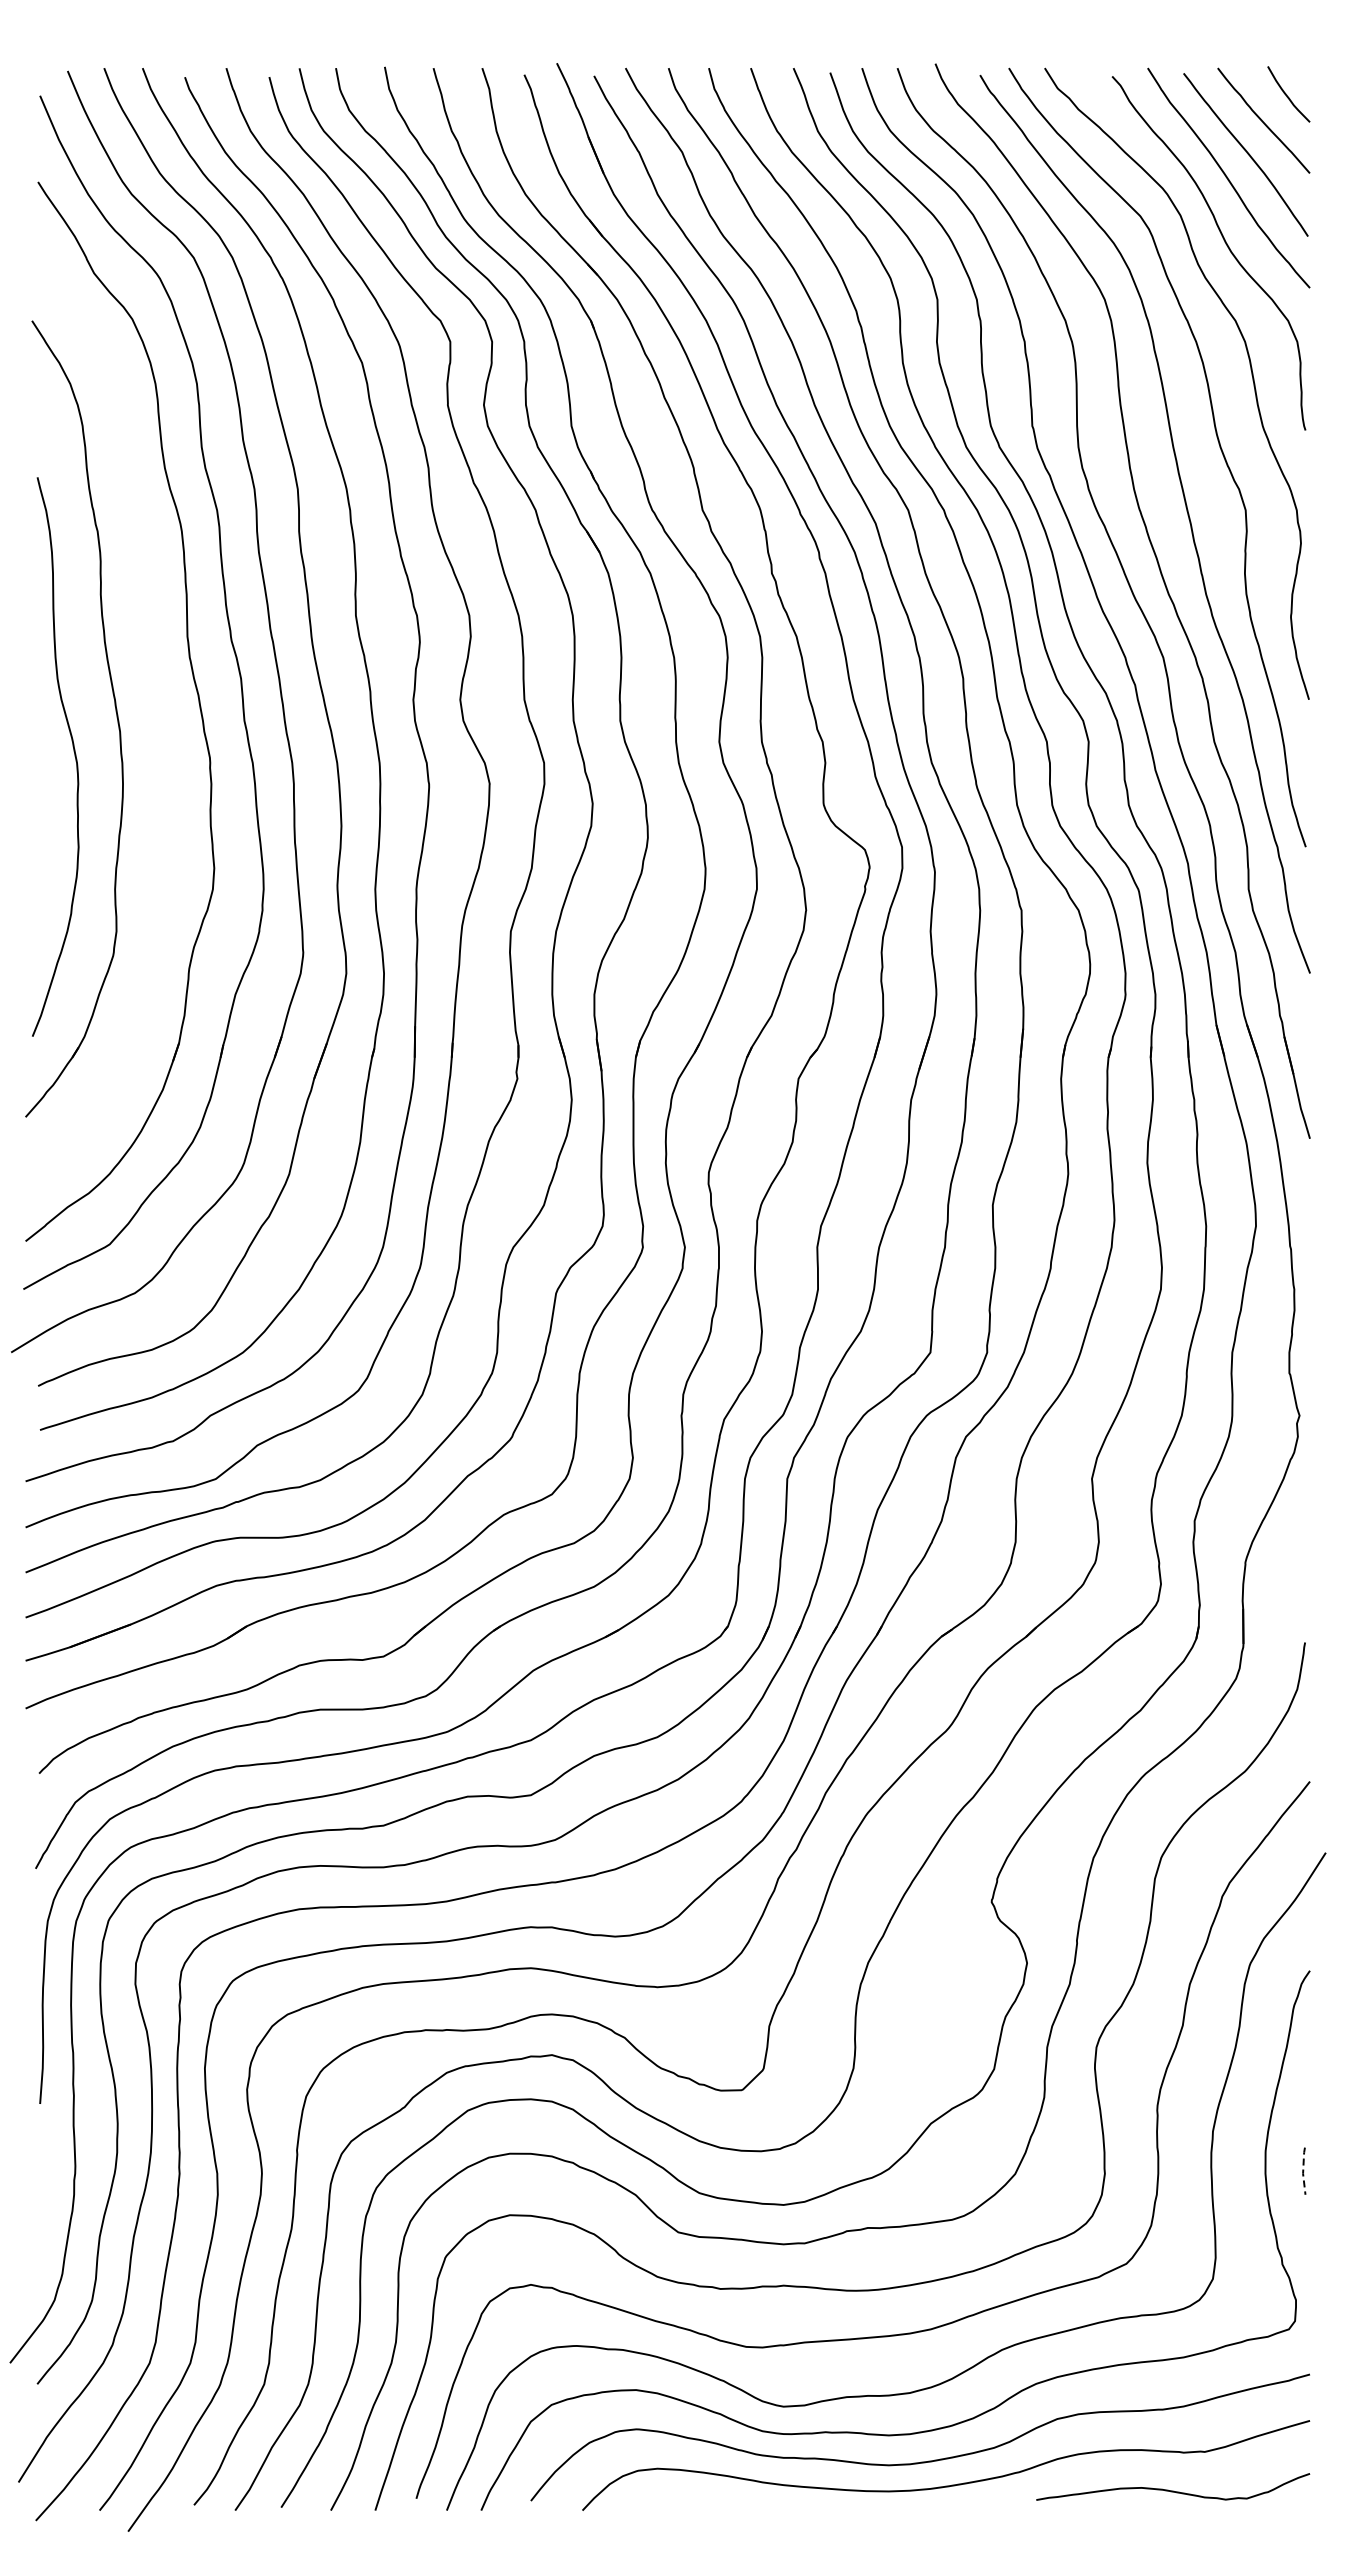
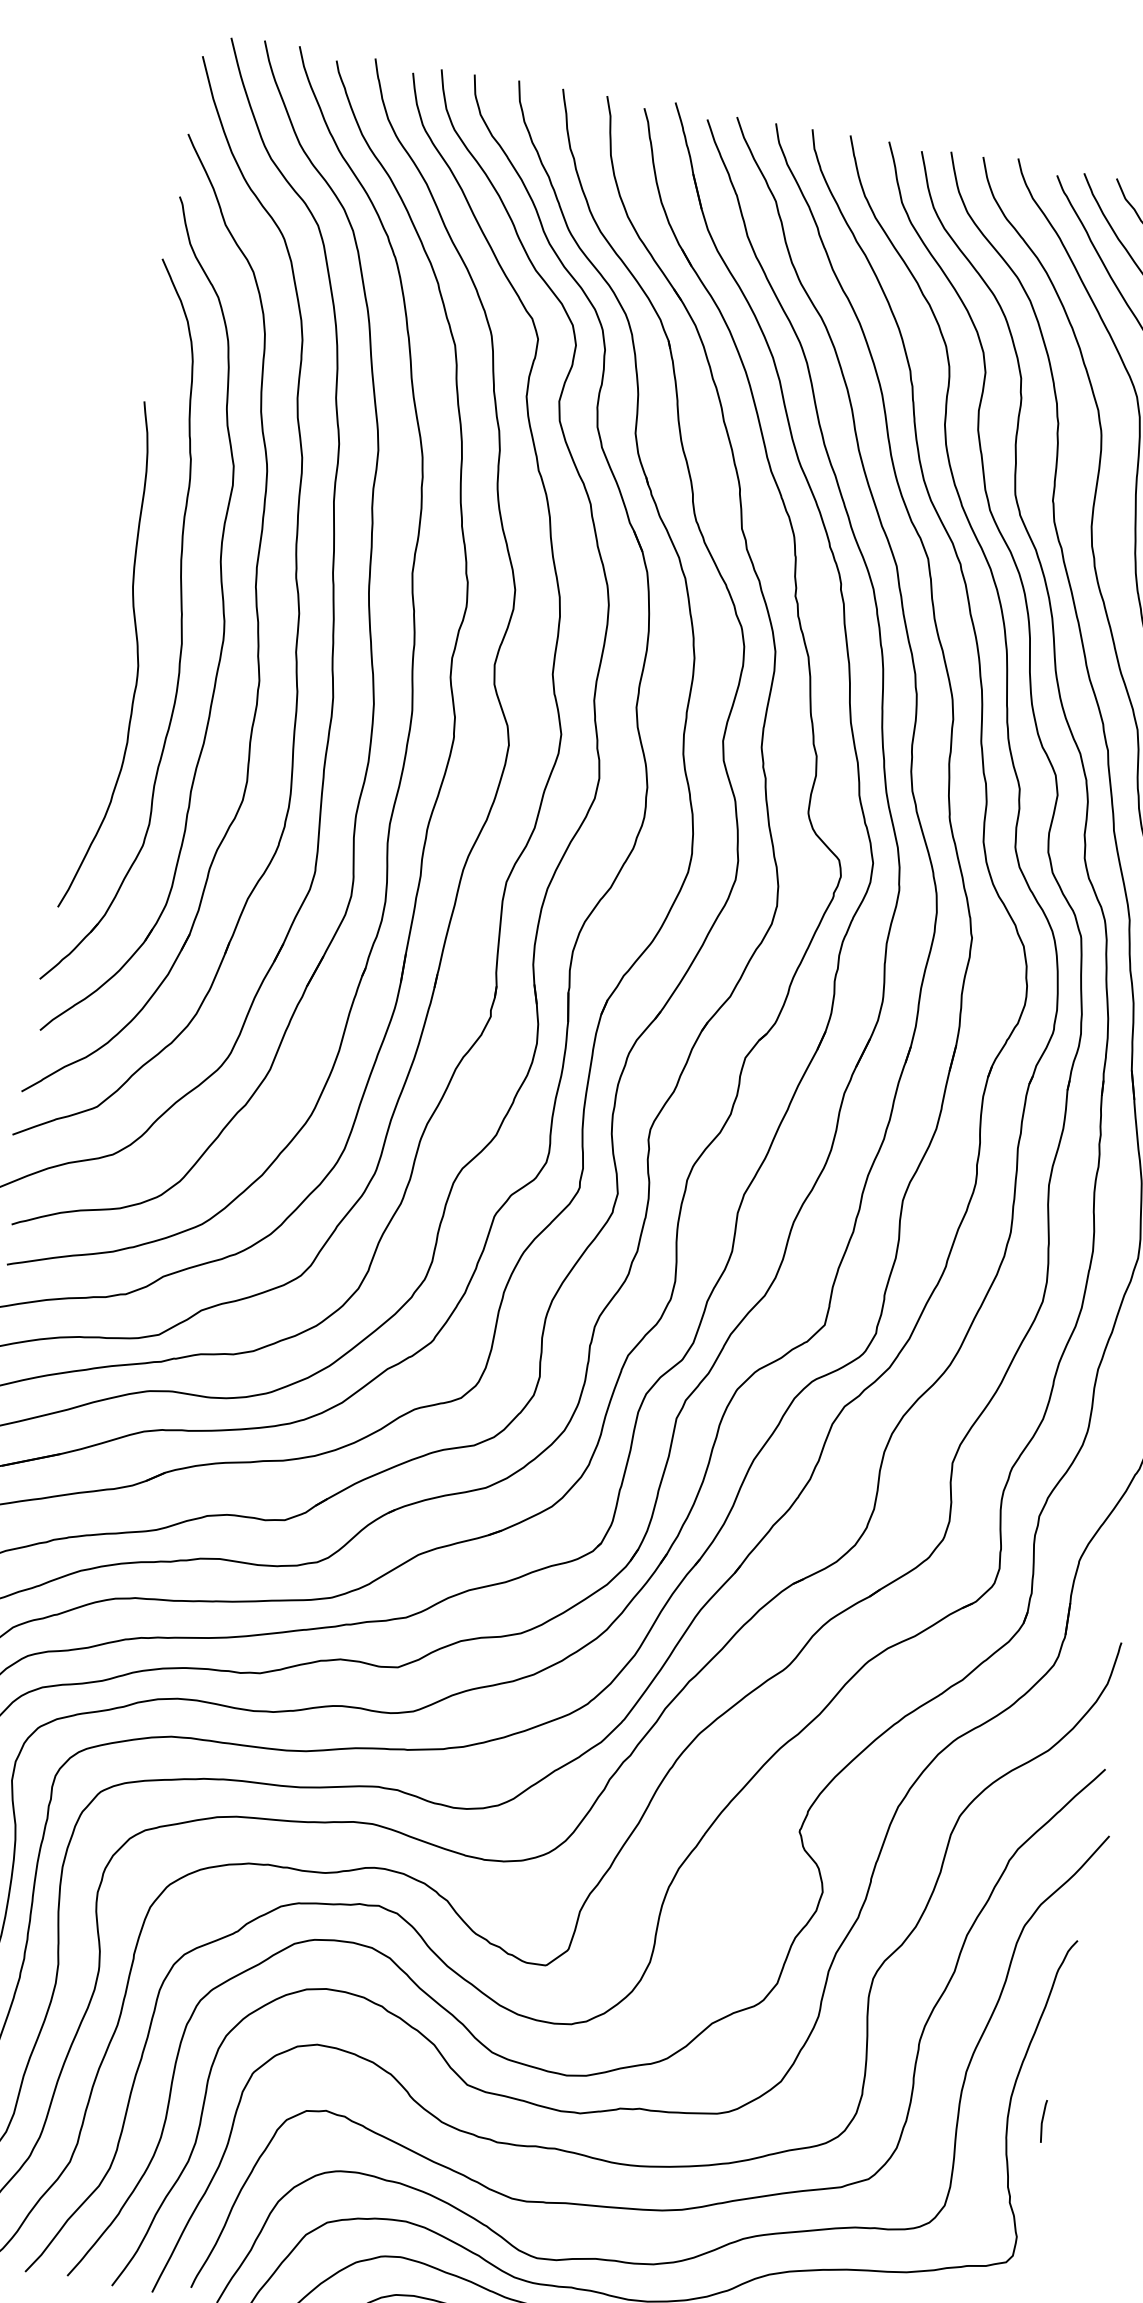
part: (161, 706) -> (223, 627), added
line: (1303, 2170) -> (1042, 2120), dashed -> solid

